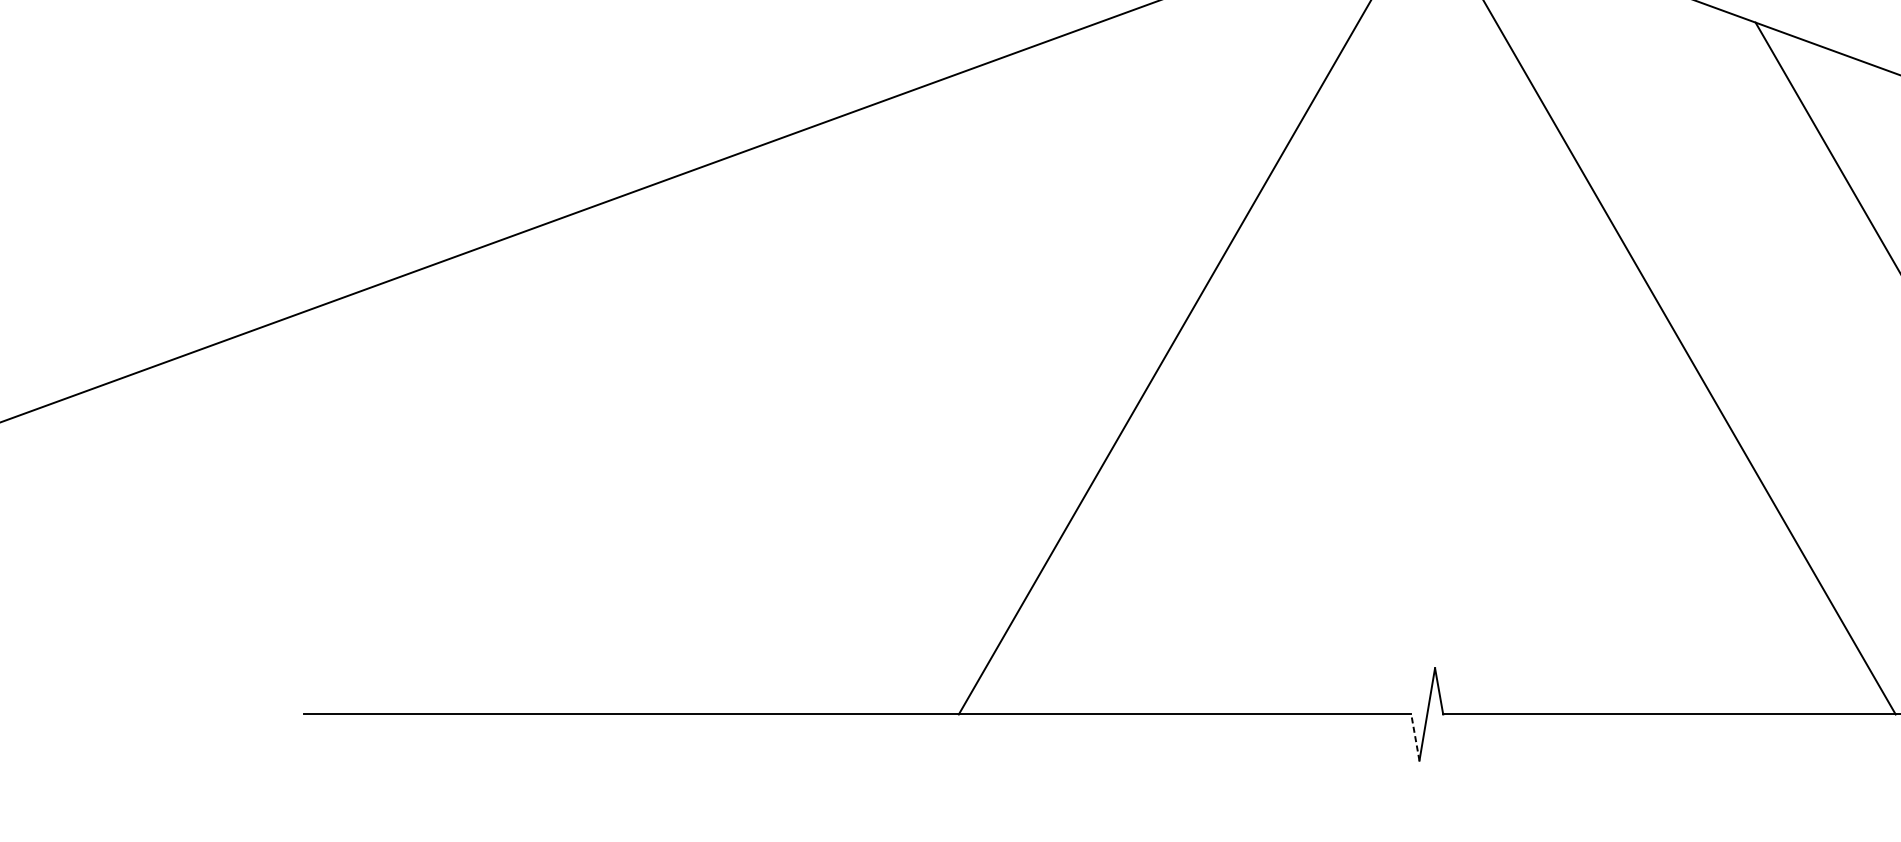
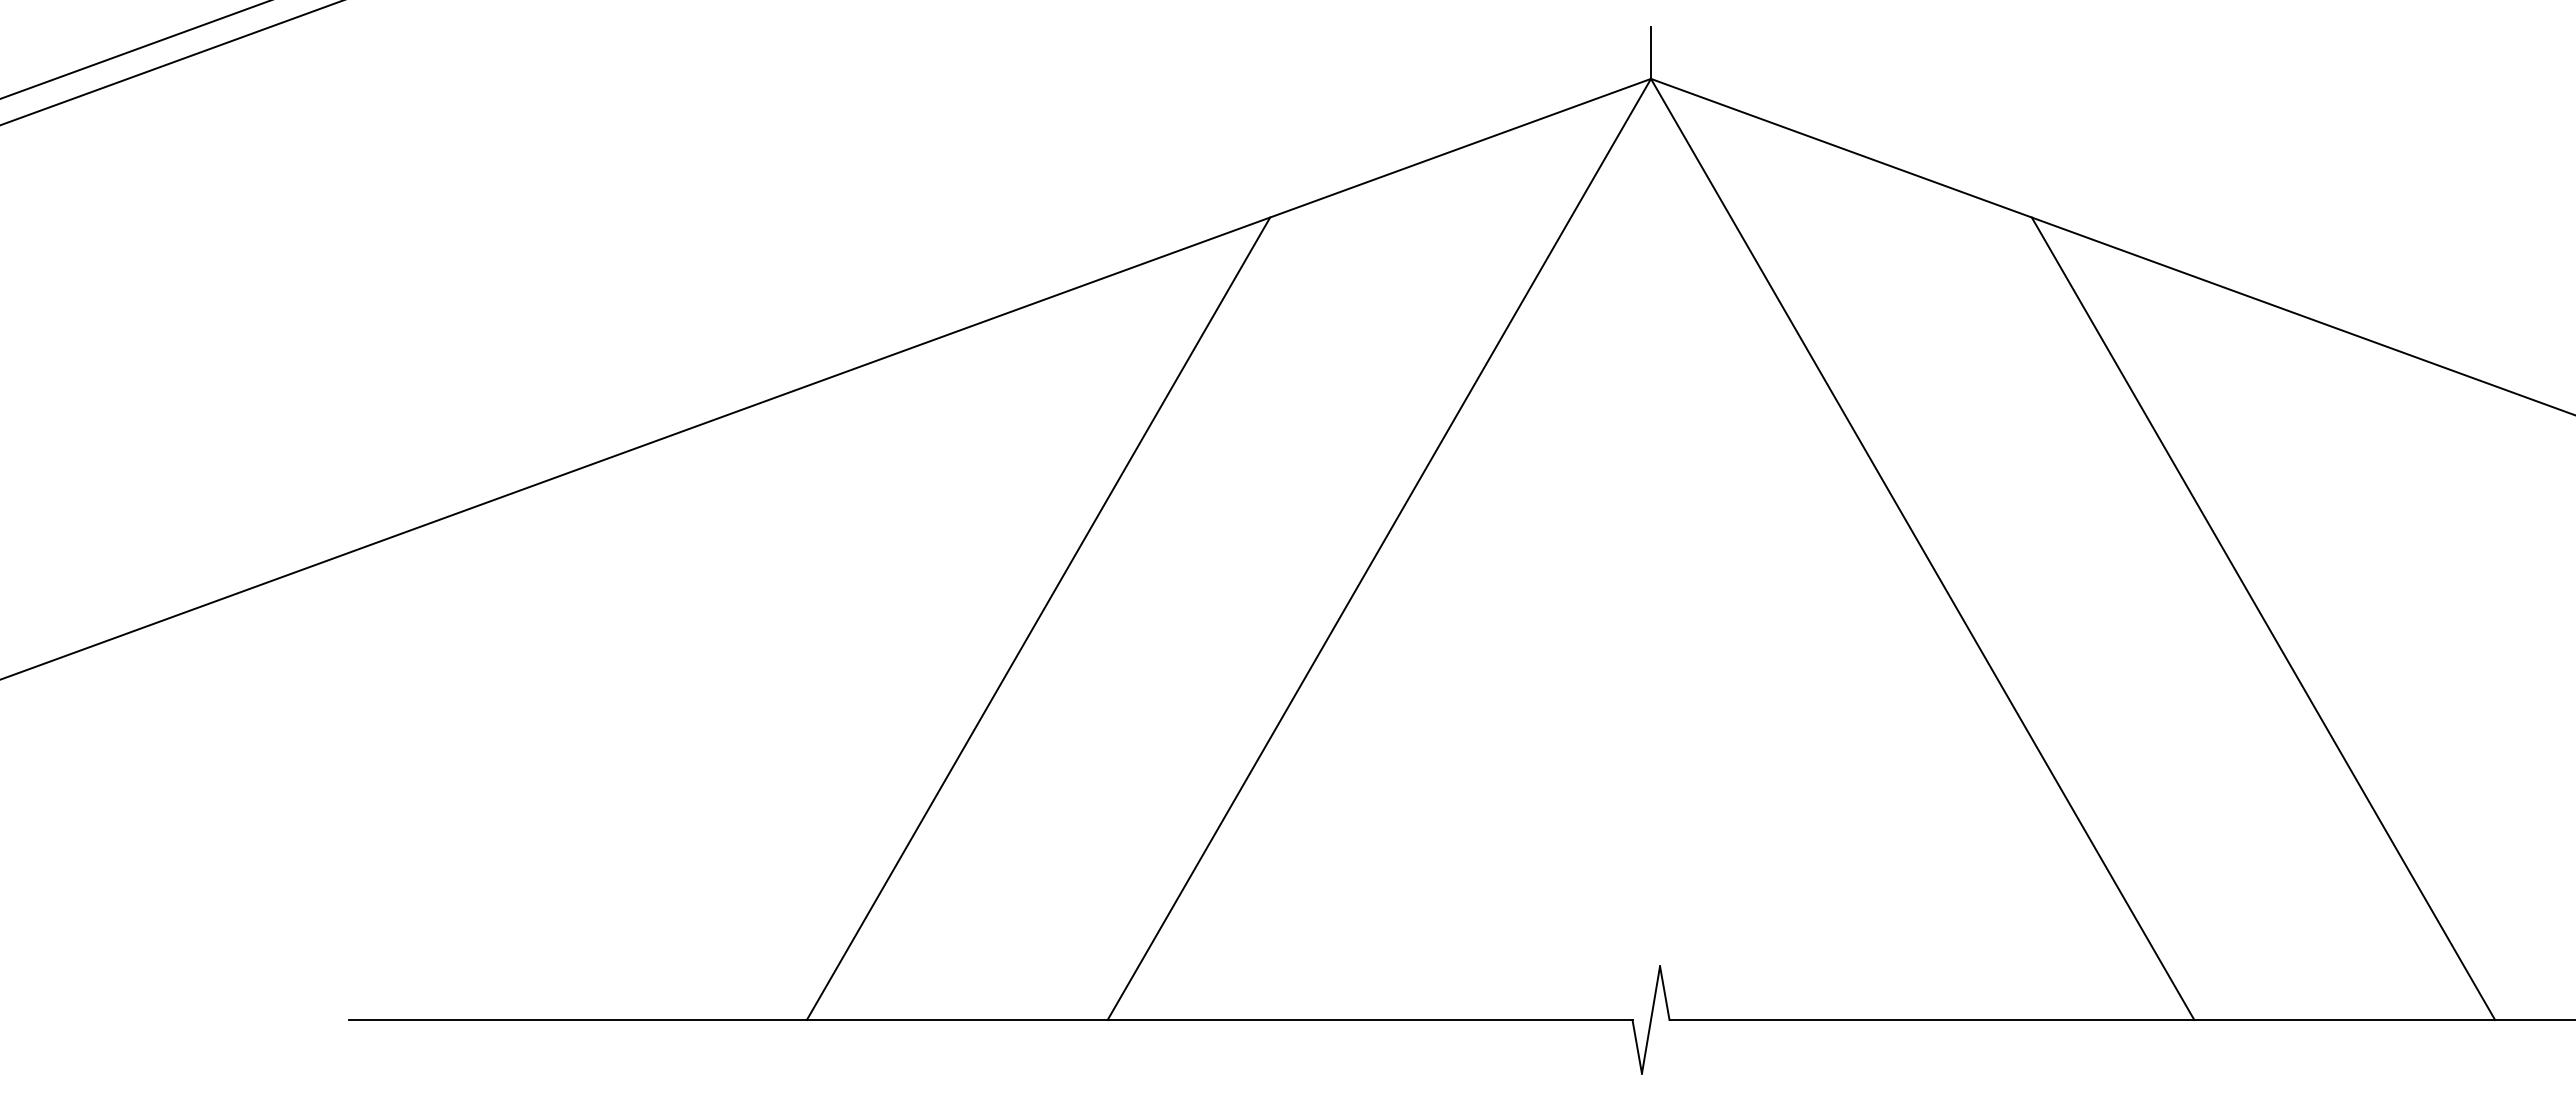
line: (899, 368) -> (1038, 618), added
line: (1415, 737) -> (1637, 1046), dashed -> solid

